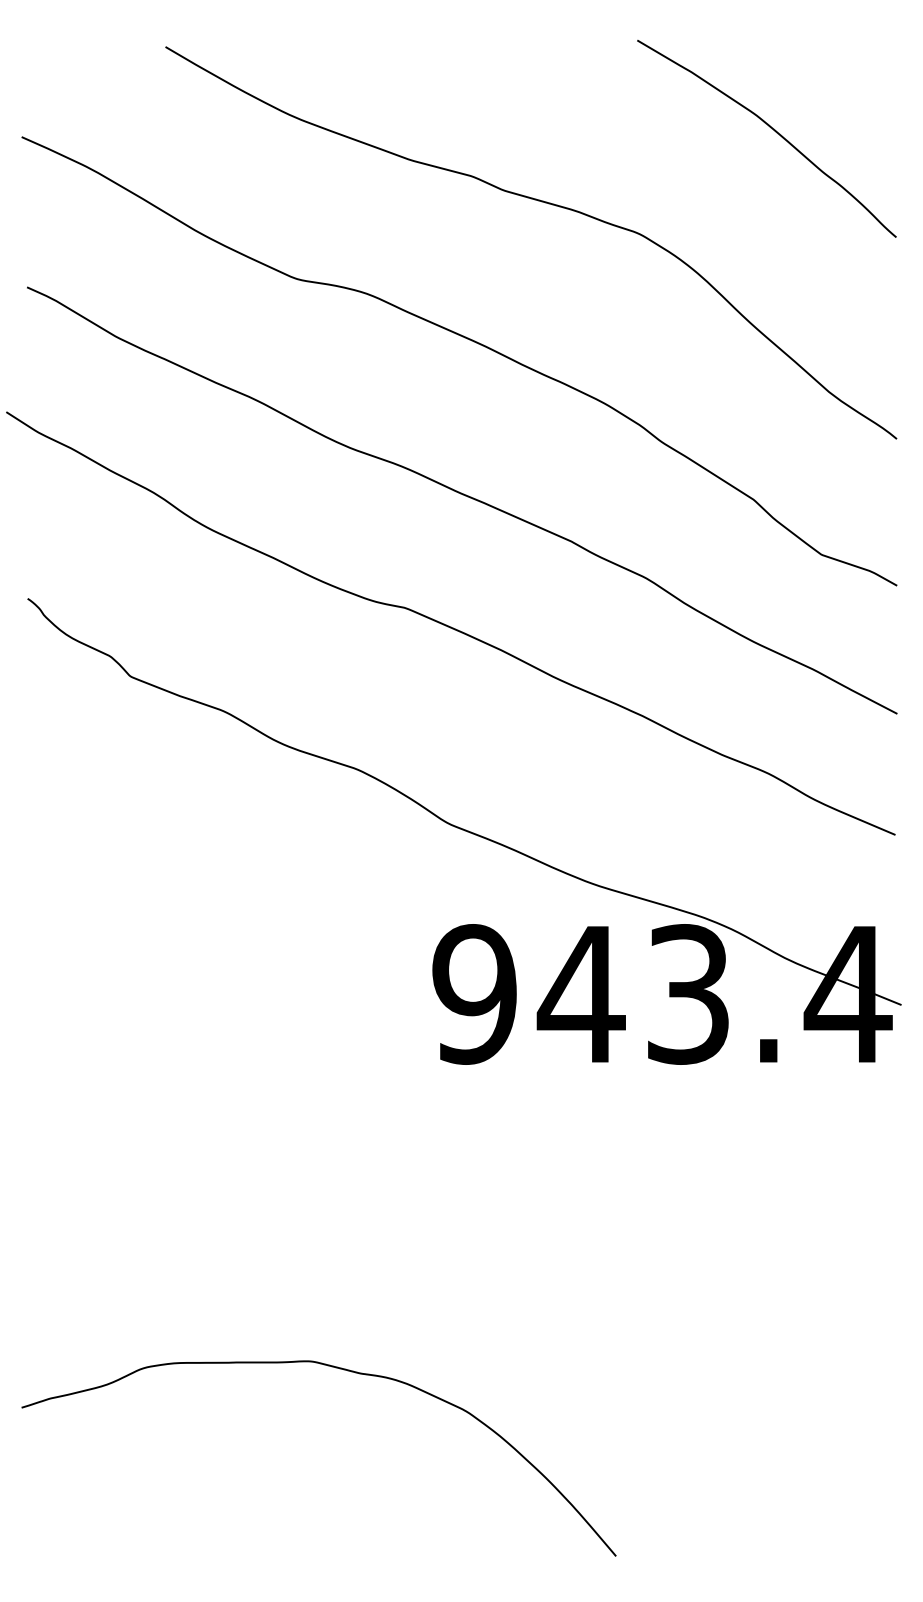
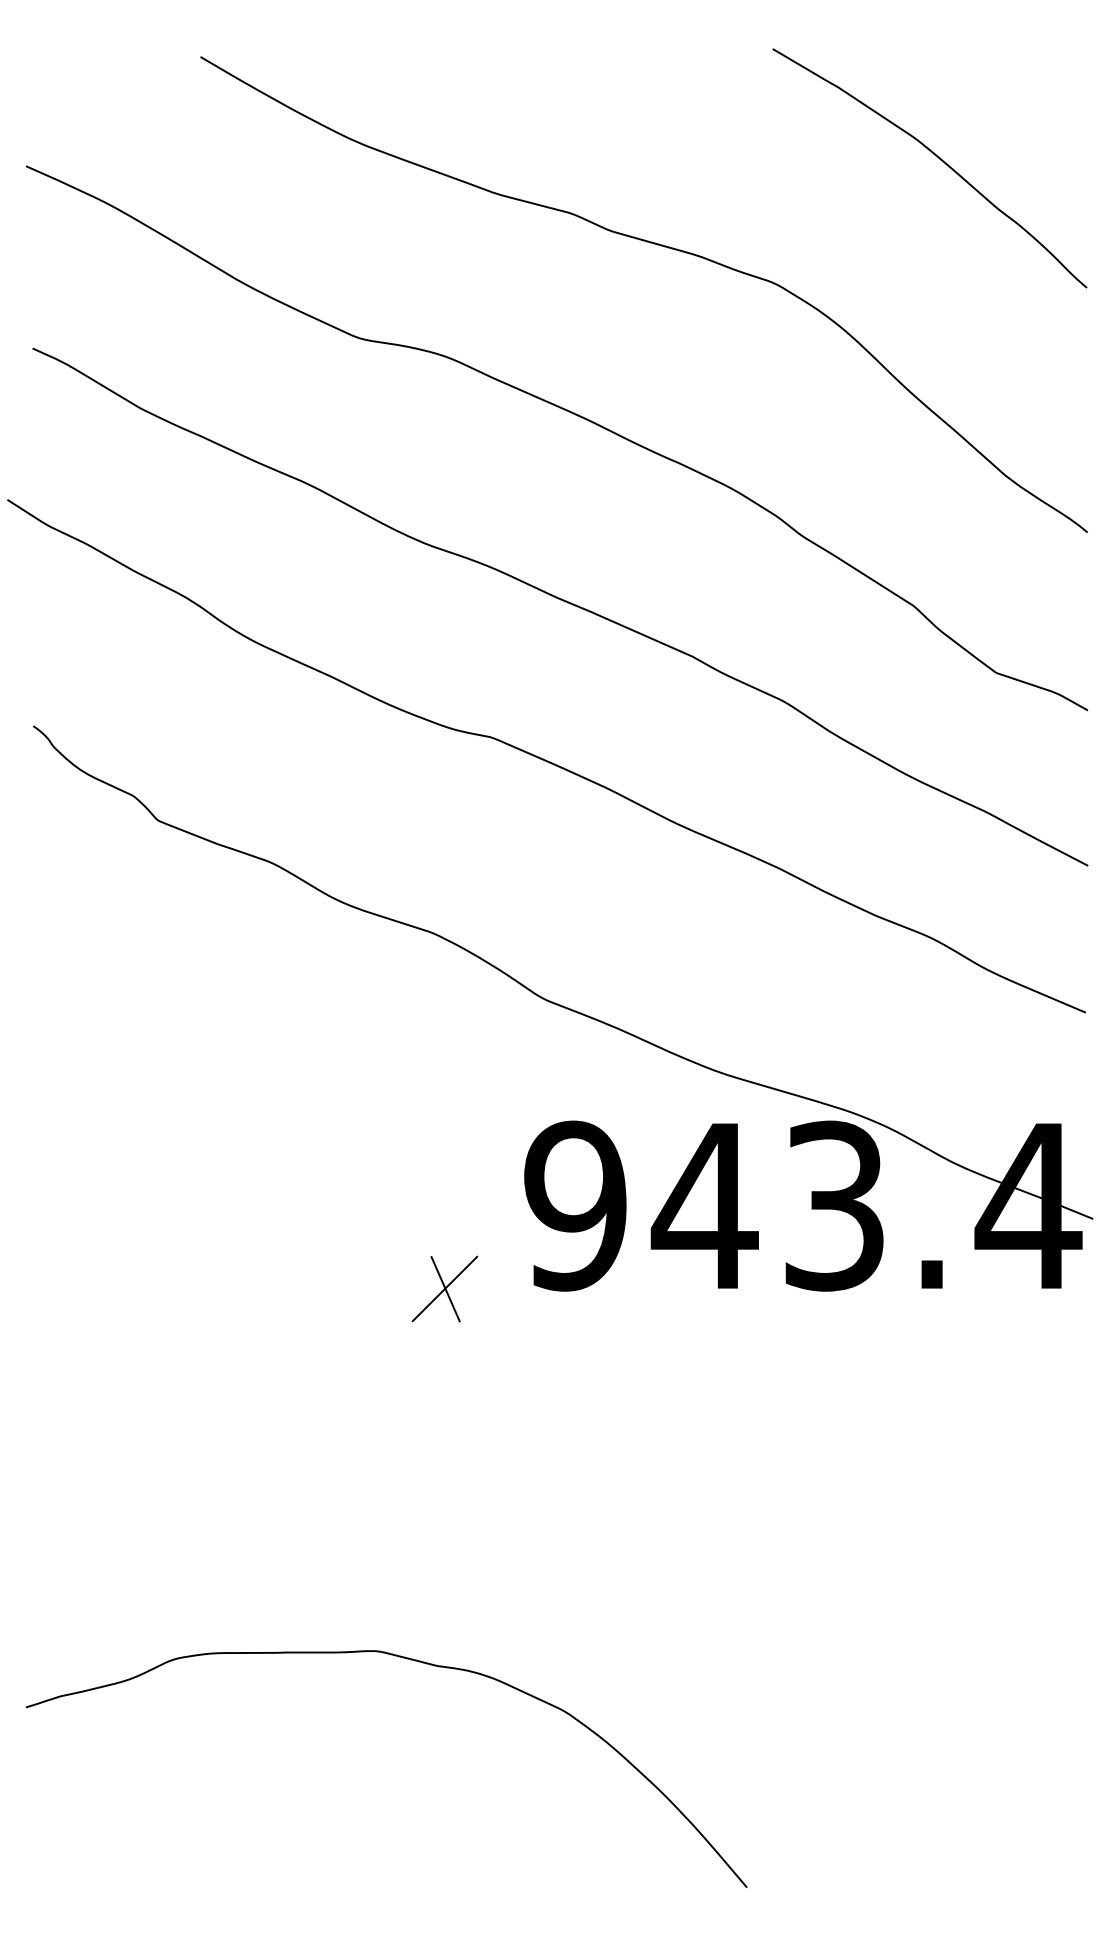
part: (366, 1062) -> (444, 1288), added

